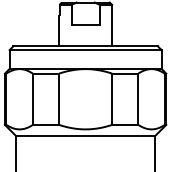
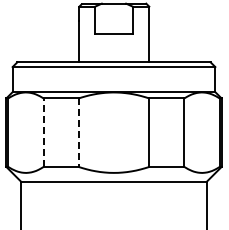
line: (32, 99) -> (43, 132), solid -> dashed
line: (59, 99) -> (78, 133), solid -> dashed

